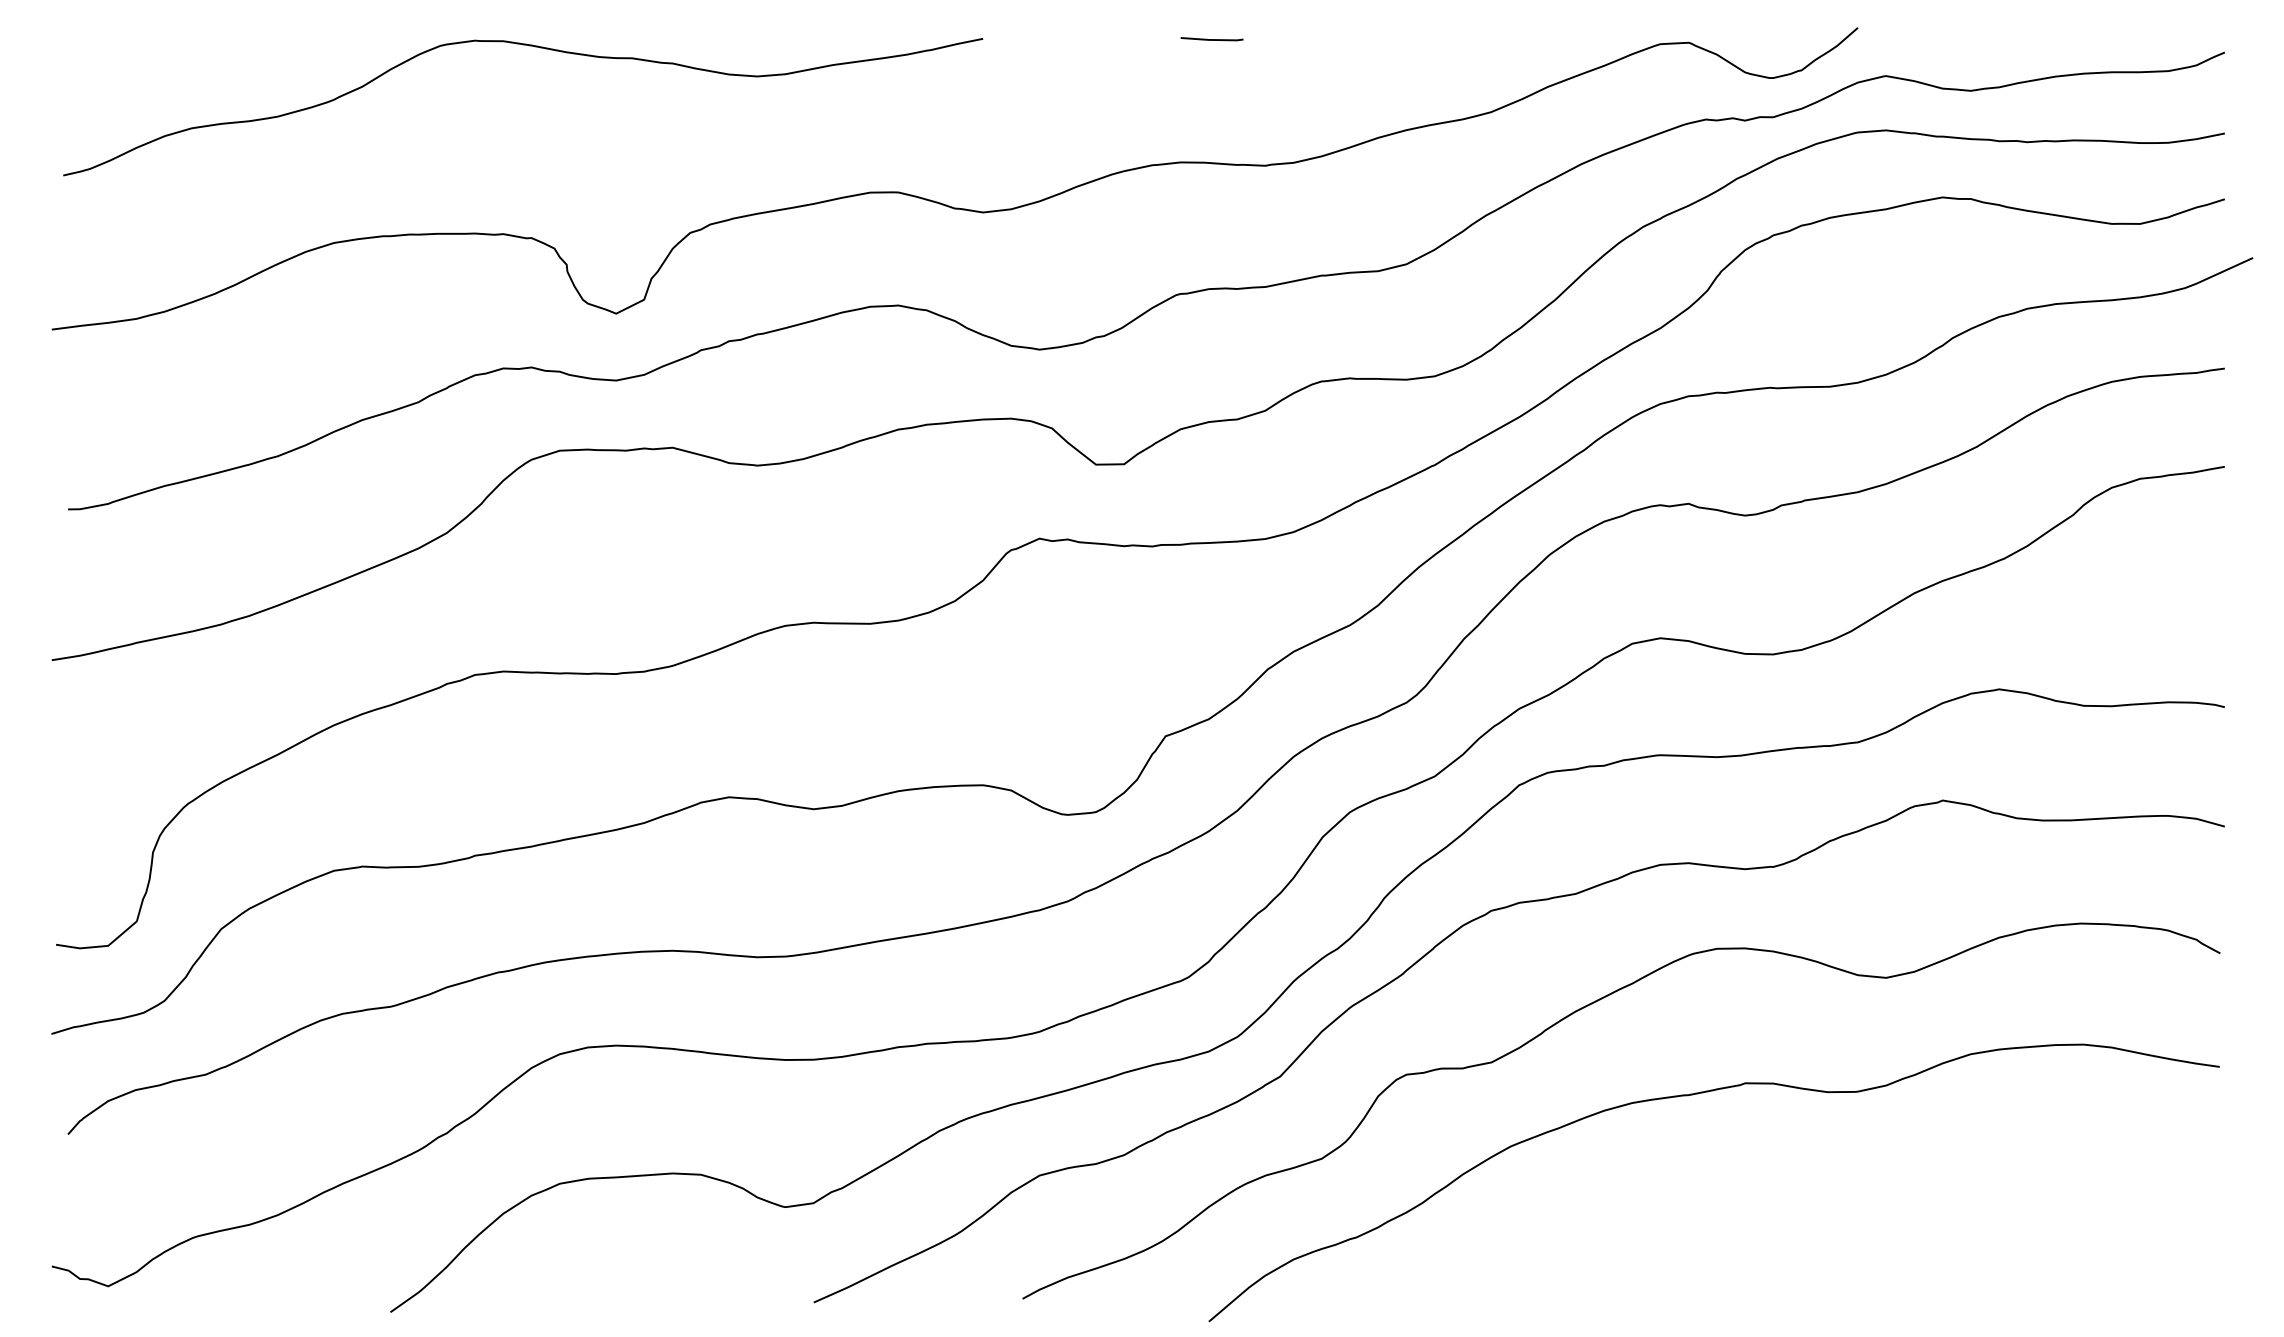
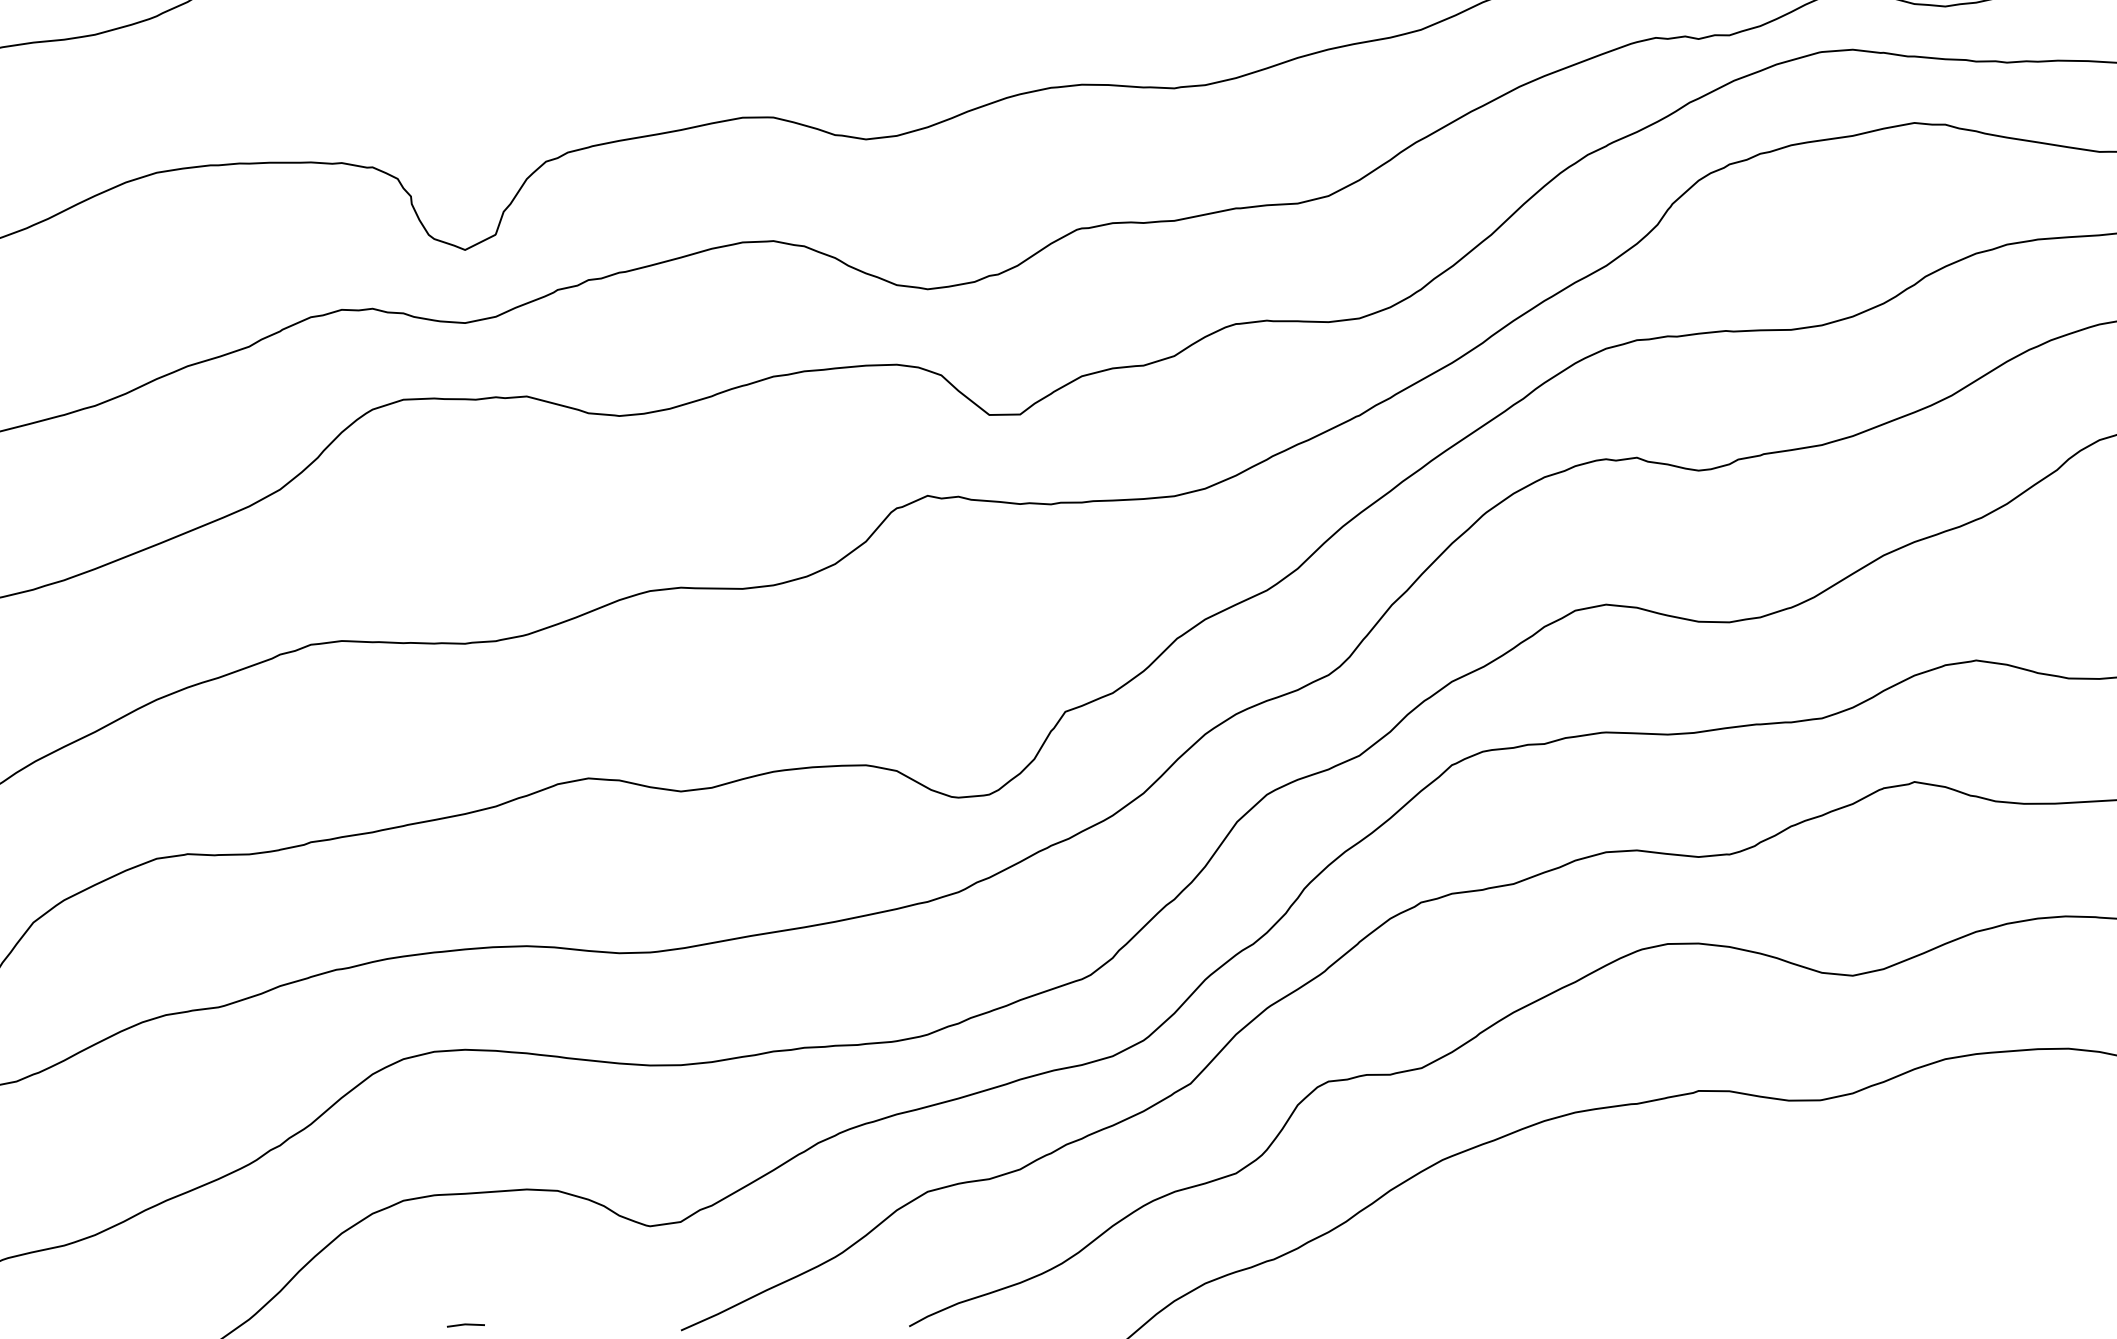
line: (616, 1297) -> (465, 1325), added

